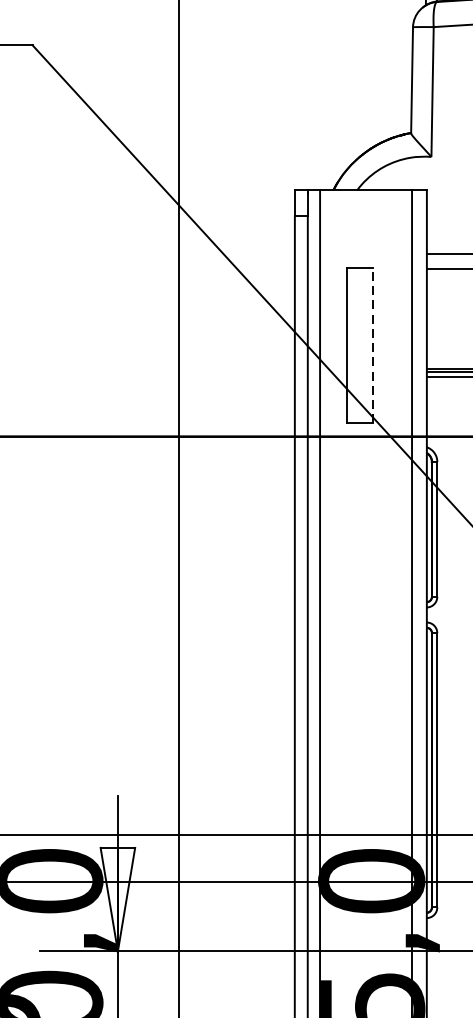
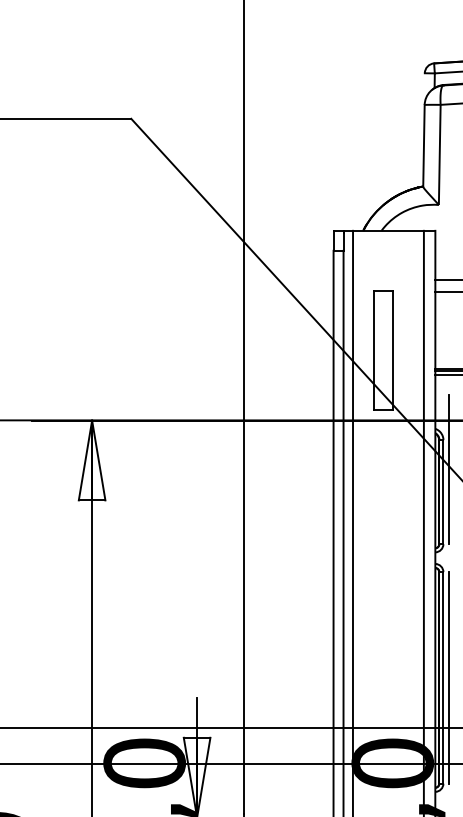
line: (372, 345) -> (393, 350), dashed -> solid
line: (443, 500) -> (448, 469), added
line: (443, 769) -> (448, 677), added

